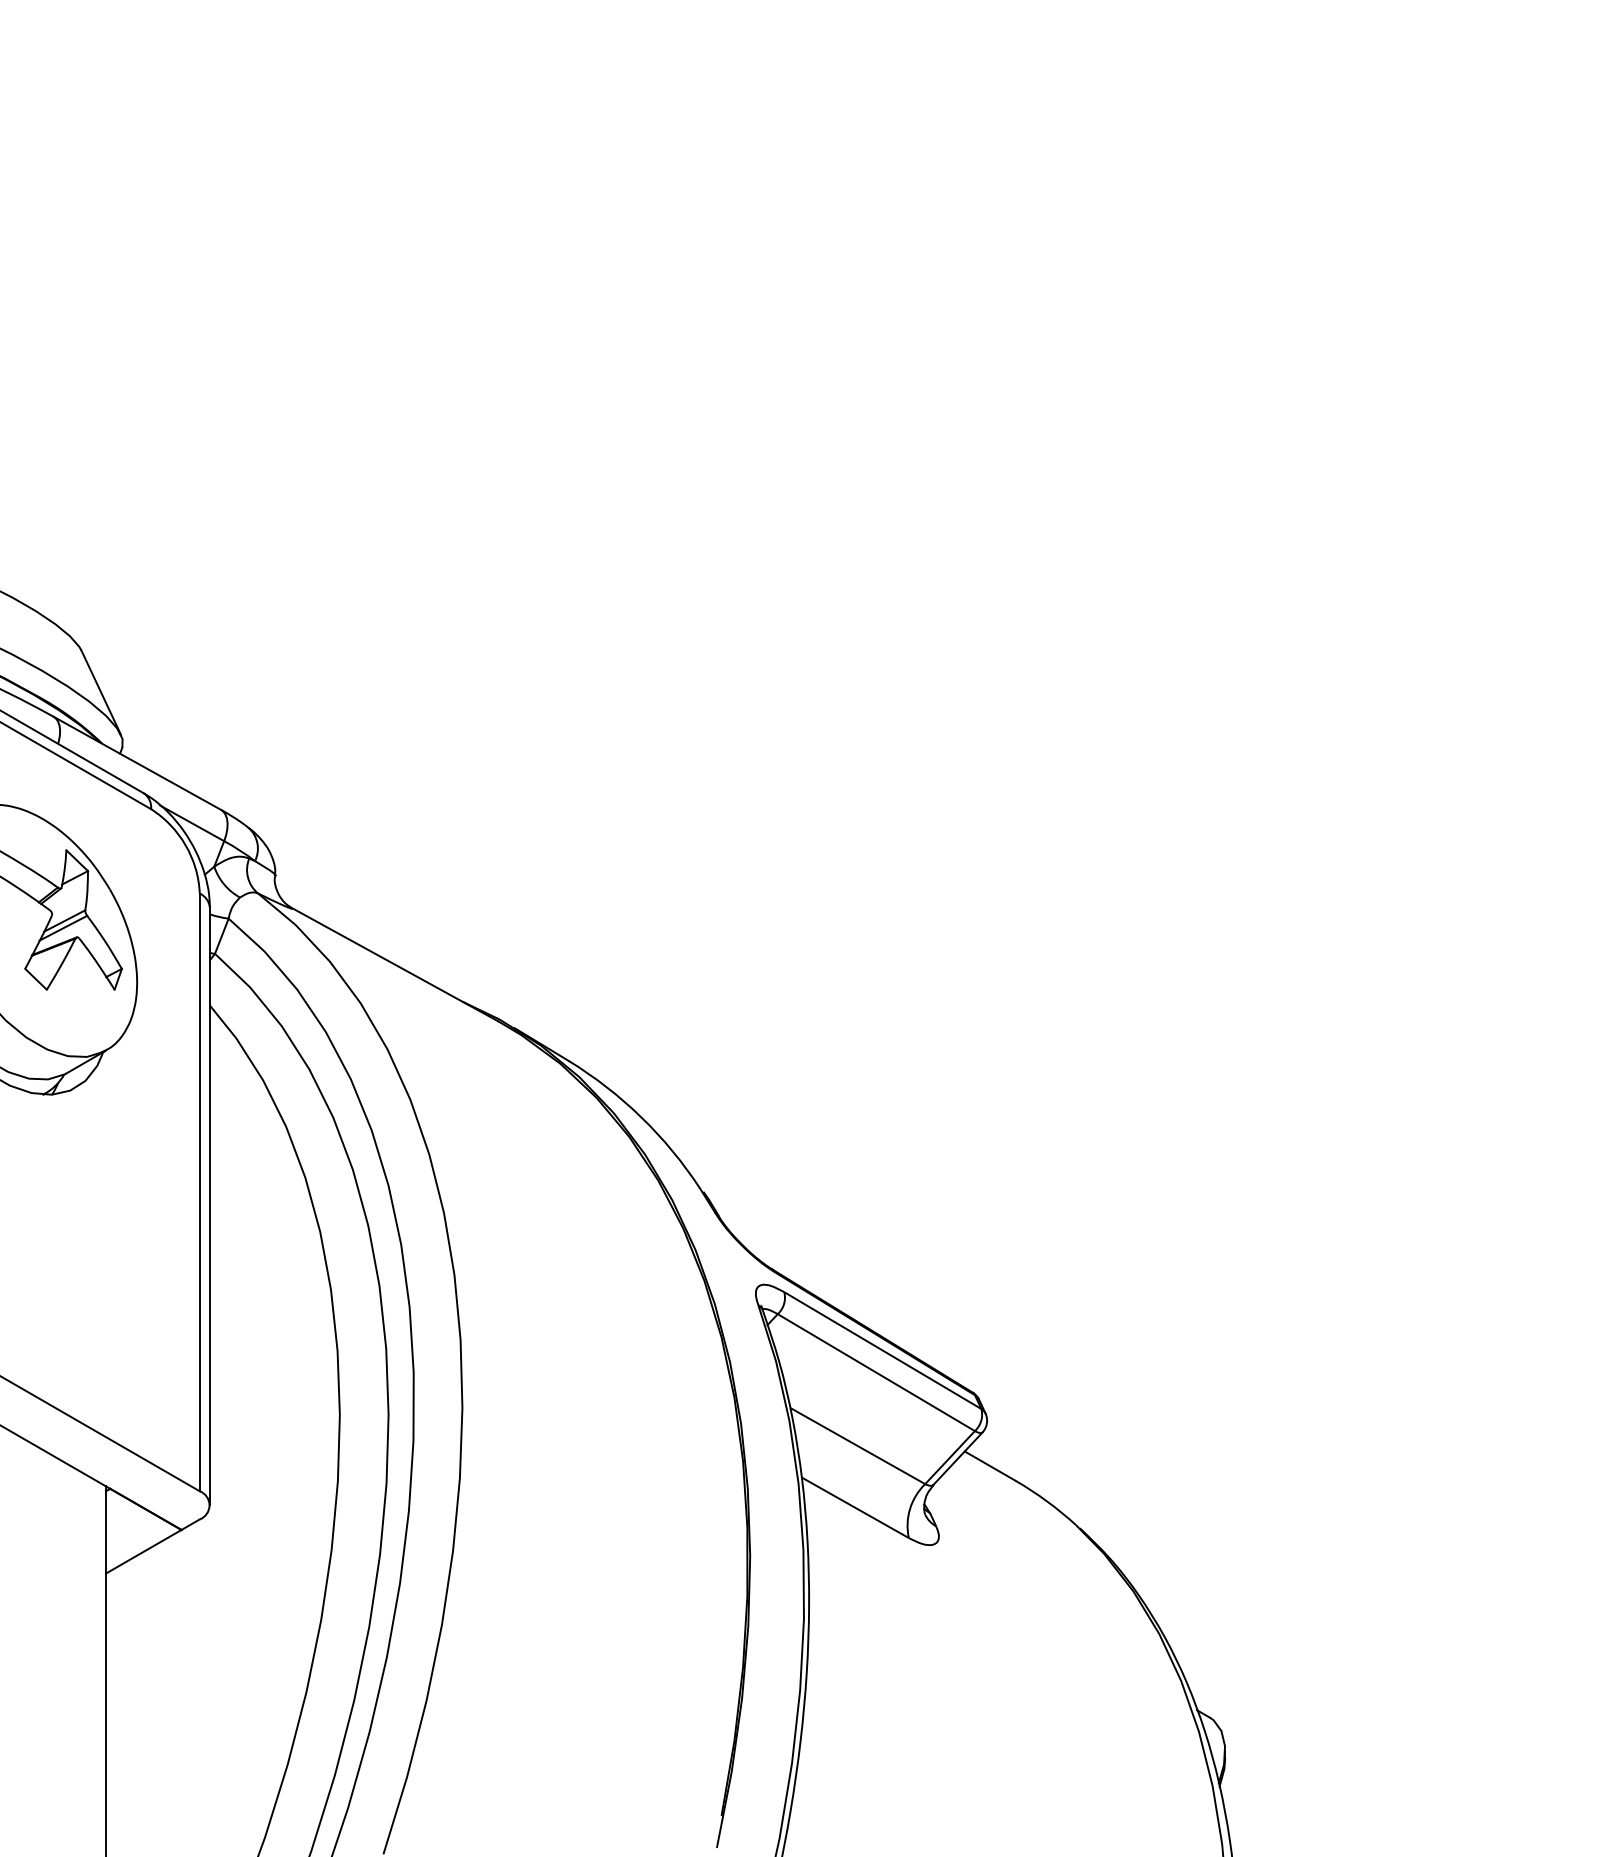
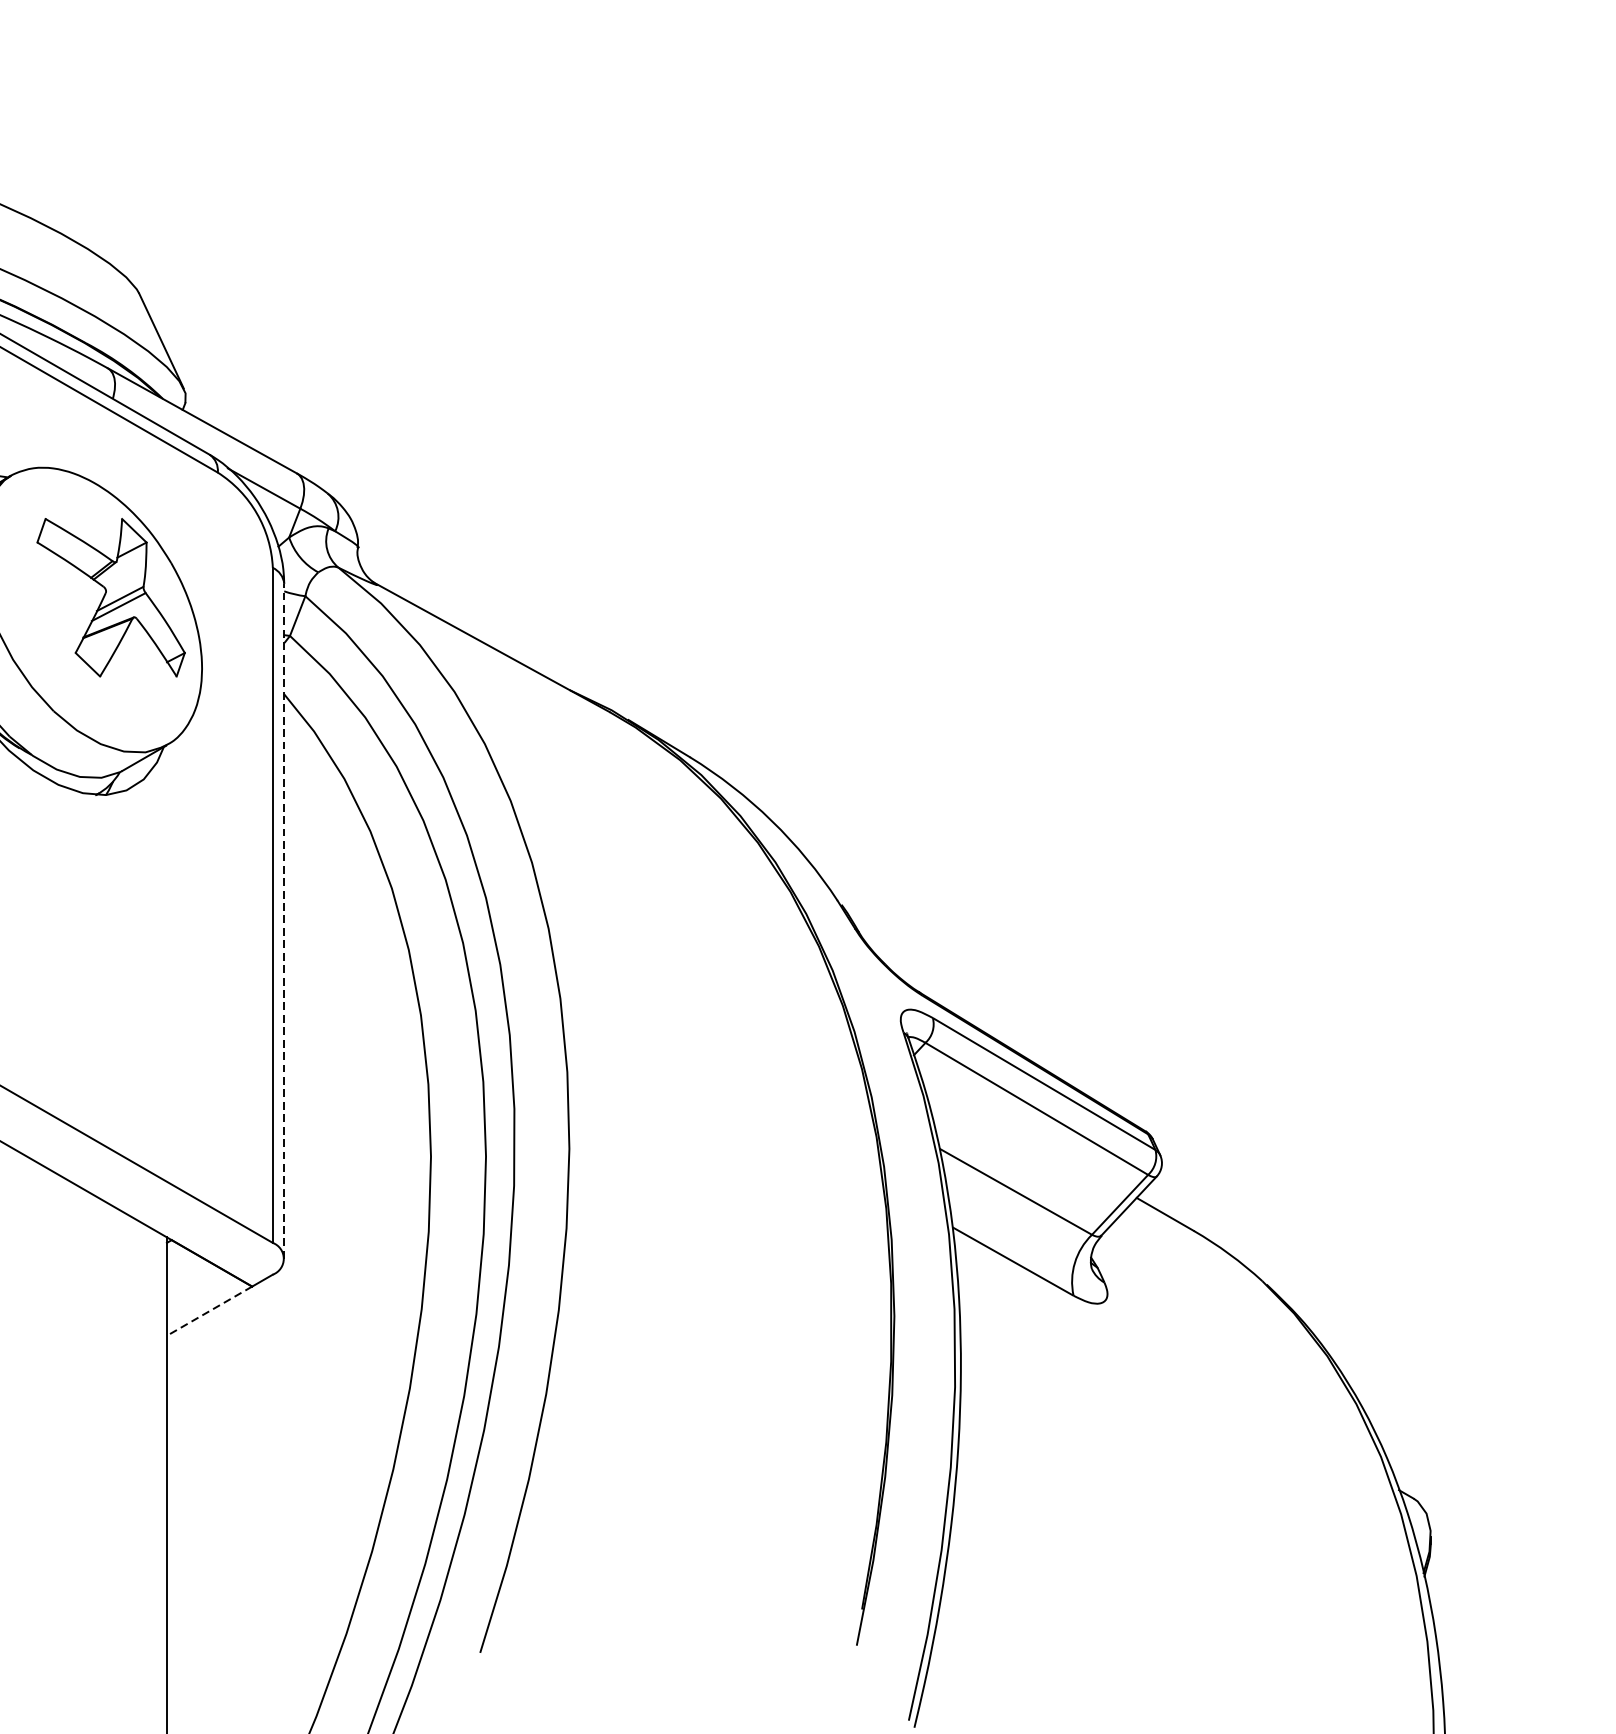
line: (209, 1206) -> (283, 921), solid -> dashed
line: (143, 1551) -> (209, 1310), solid -> dashed

